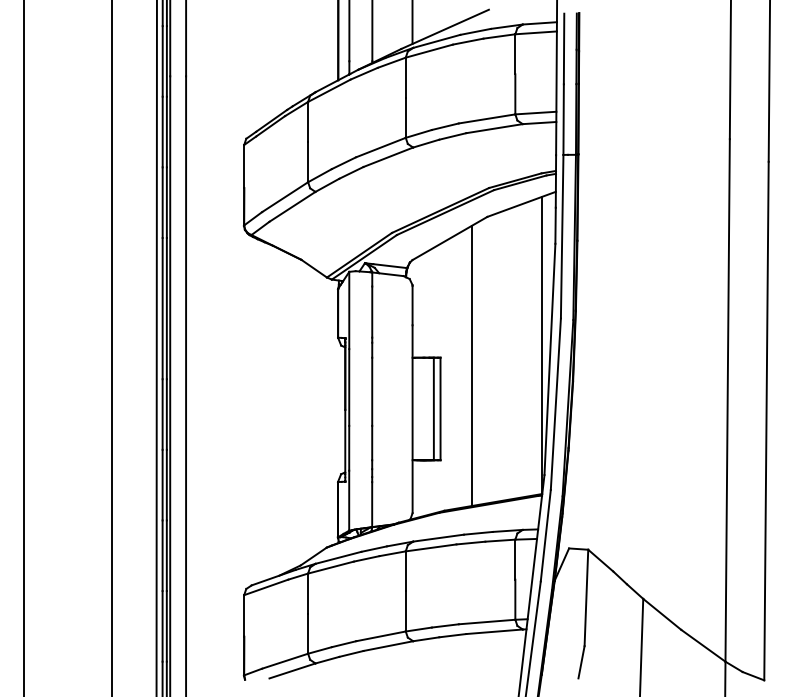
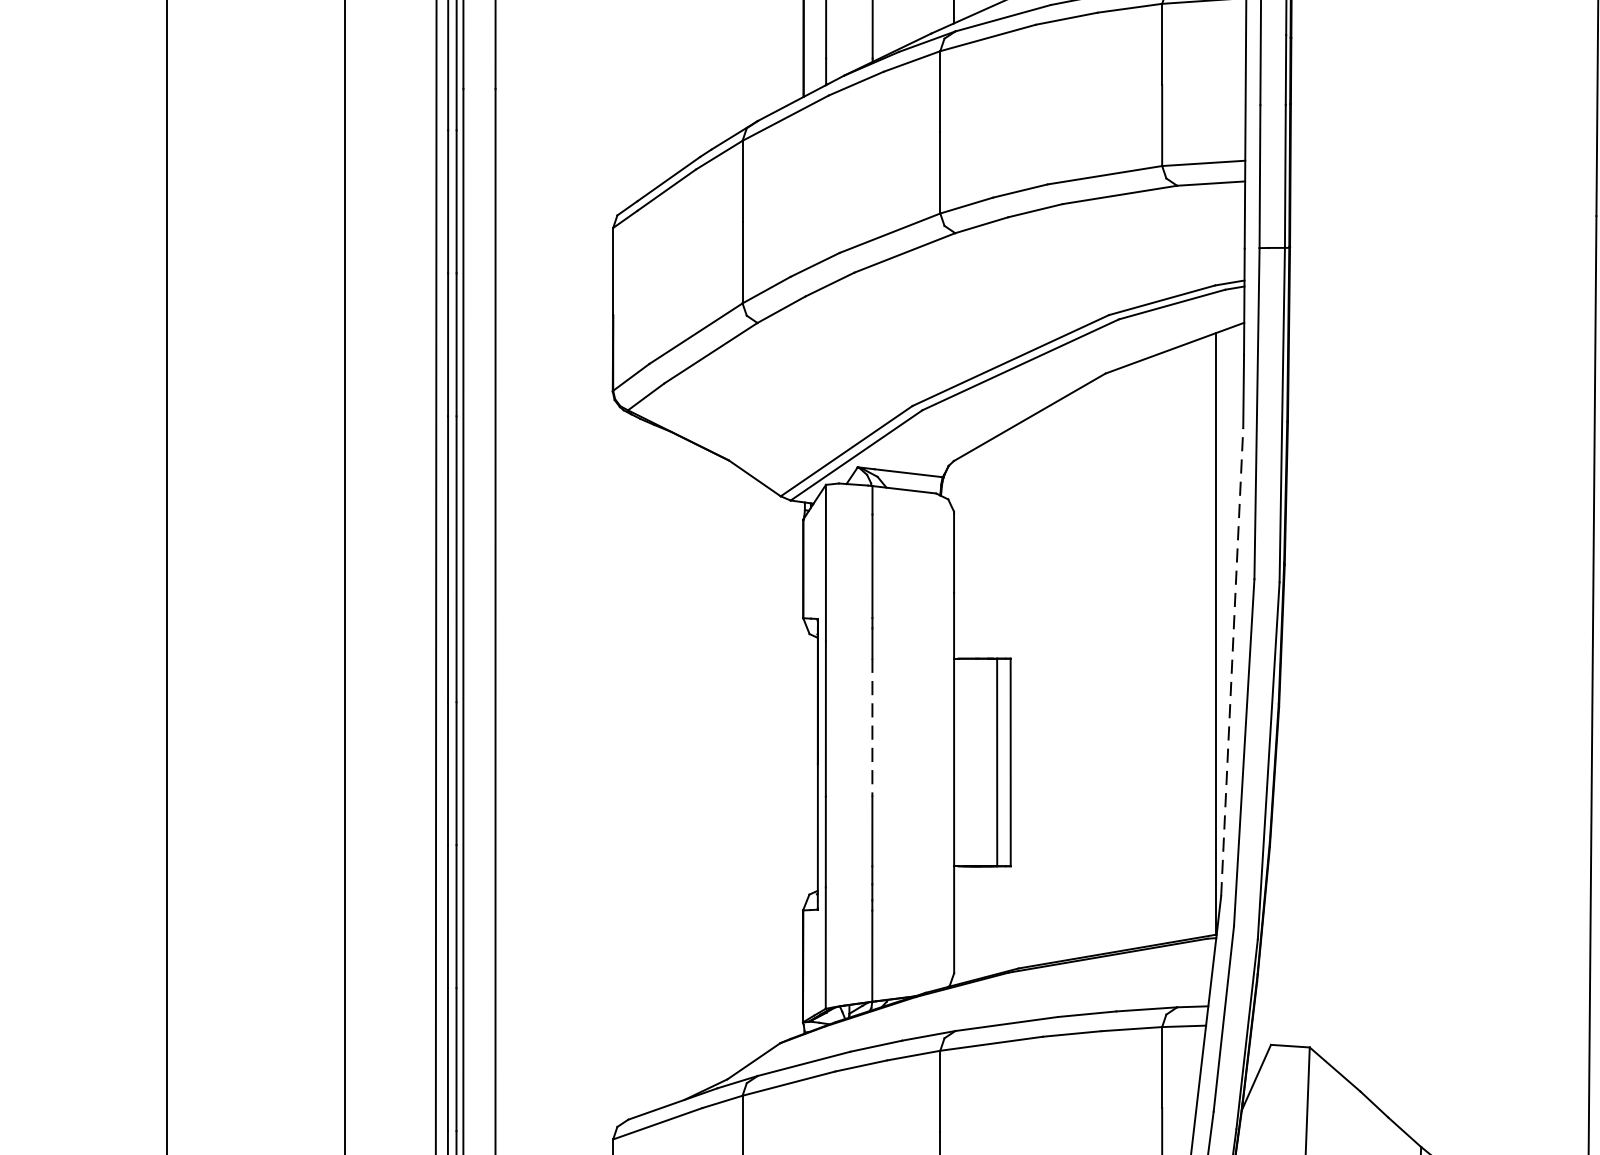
line: (549, 359) -> (1231, 662), solid -> dashed
line: (471, 366) -> (1073, 676), removed
line: (372, 392) -> (872, 729), solid -> dashed

